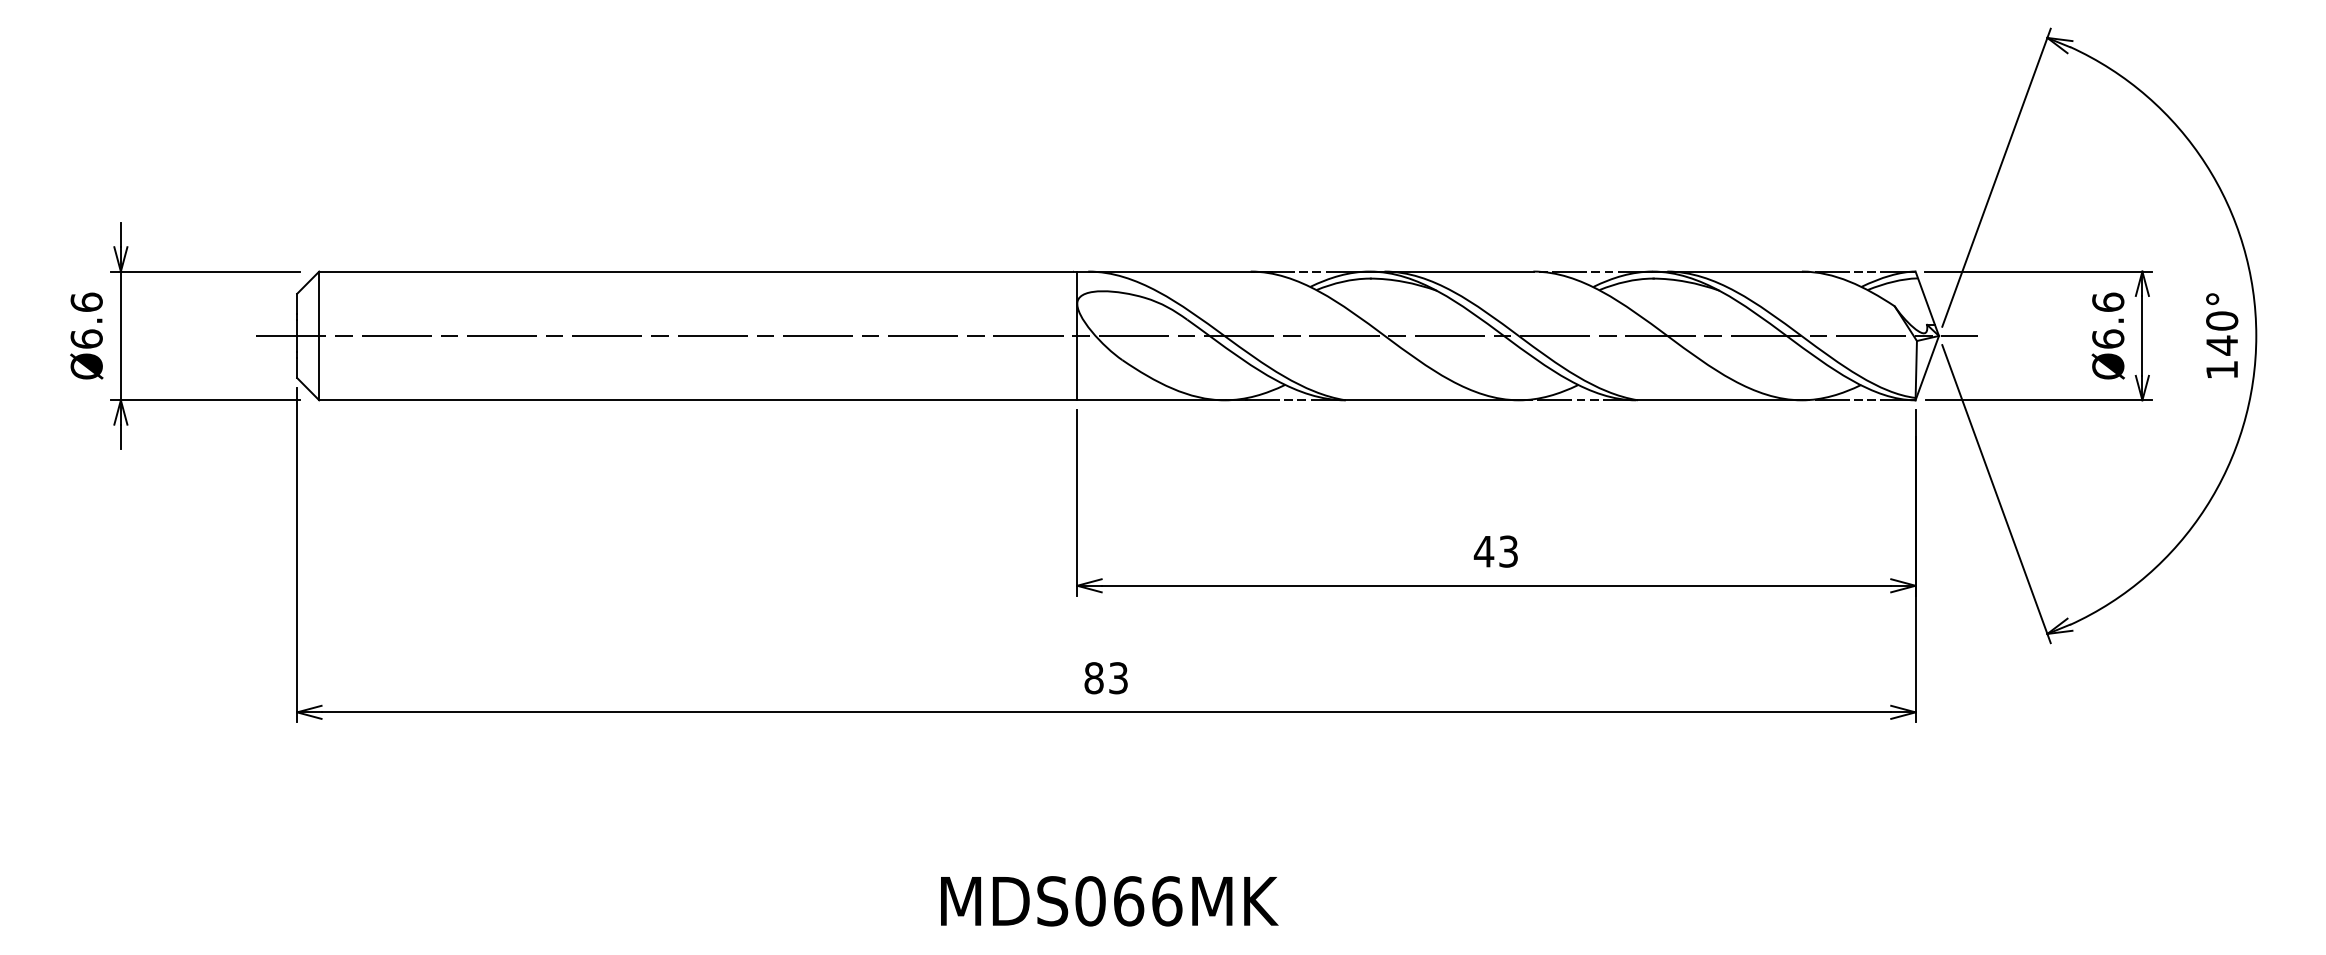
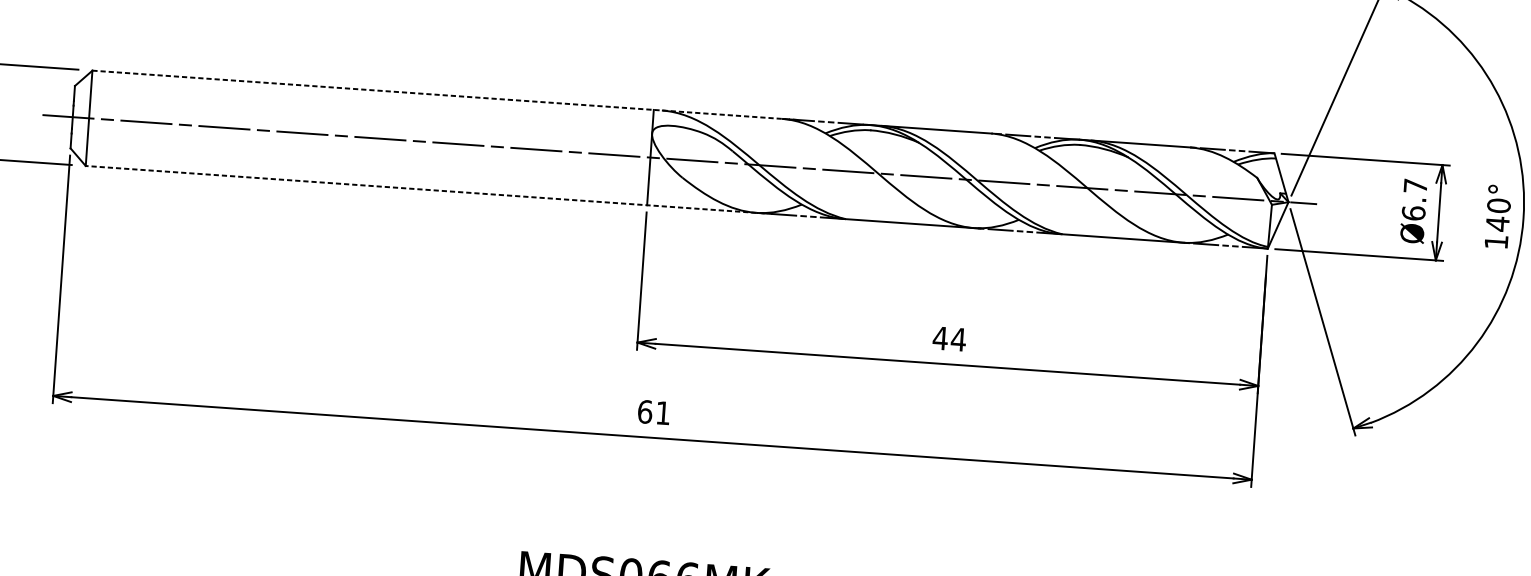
line: (795, 271) -> (445, 95), solid -> dashed
text: (2108, 301) -> (1415, 185), Ø6.6 -> Ø6.7
line: (783, 400) -> (429, 190), solid -> dashed
text: (1508, 551) -> (958, 339), 43 -> 44
text: (1105, 678) -> (653, 412), 83 -> 61

